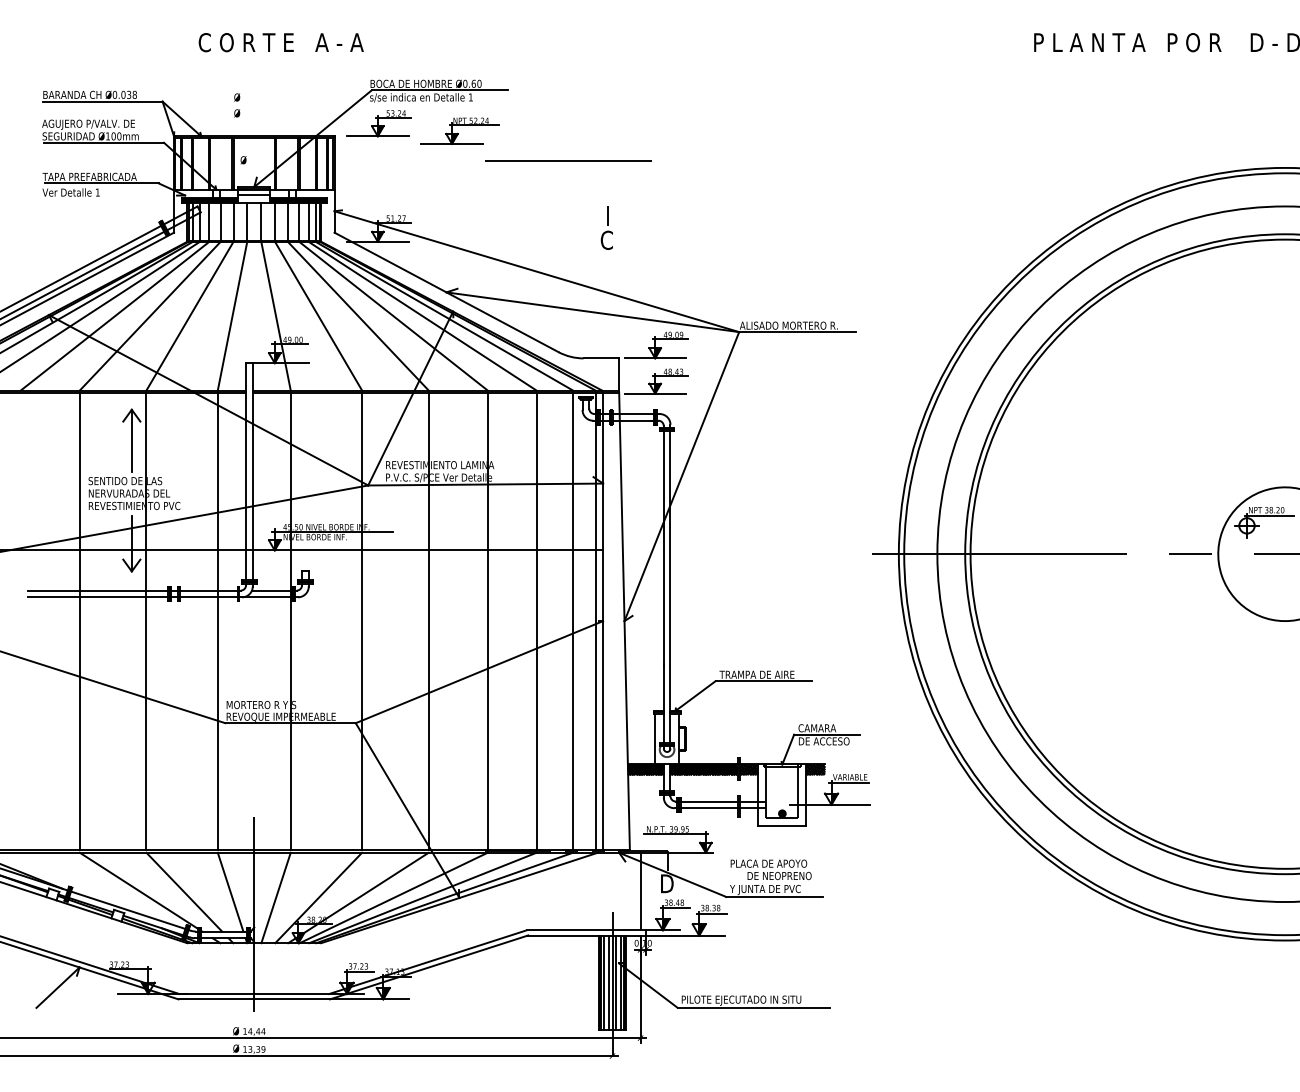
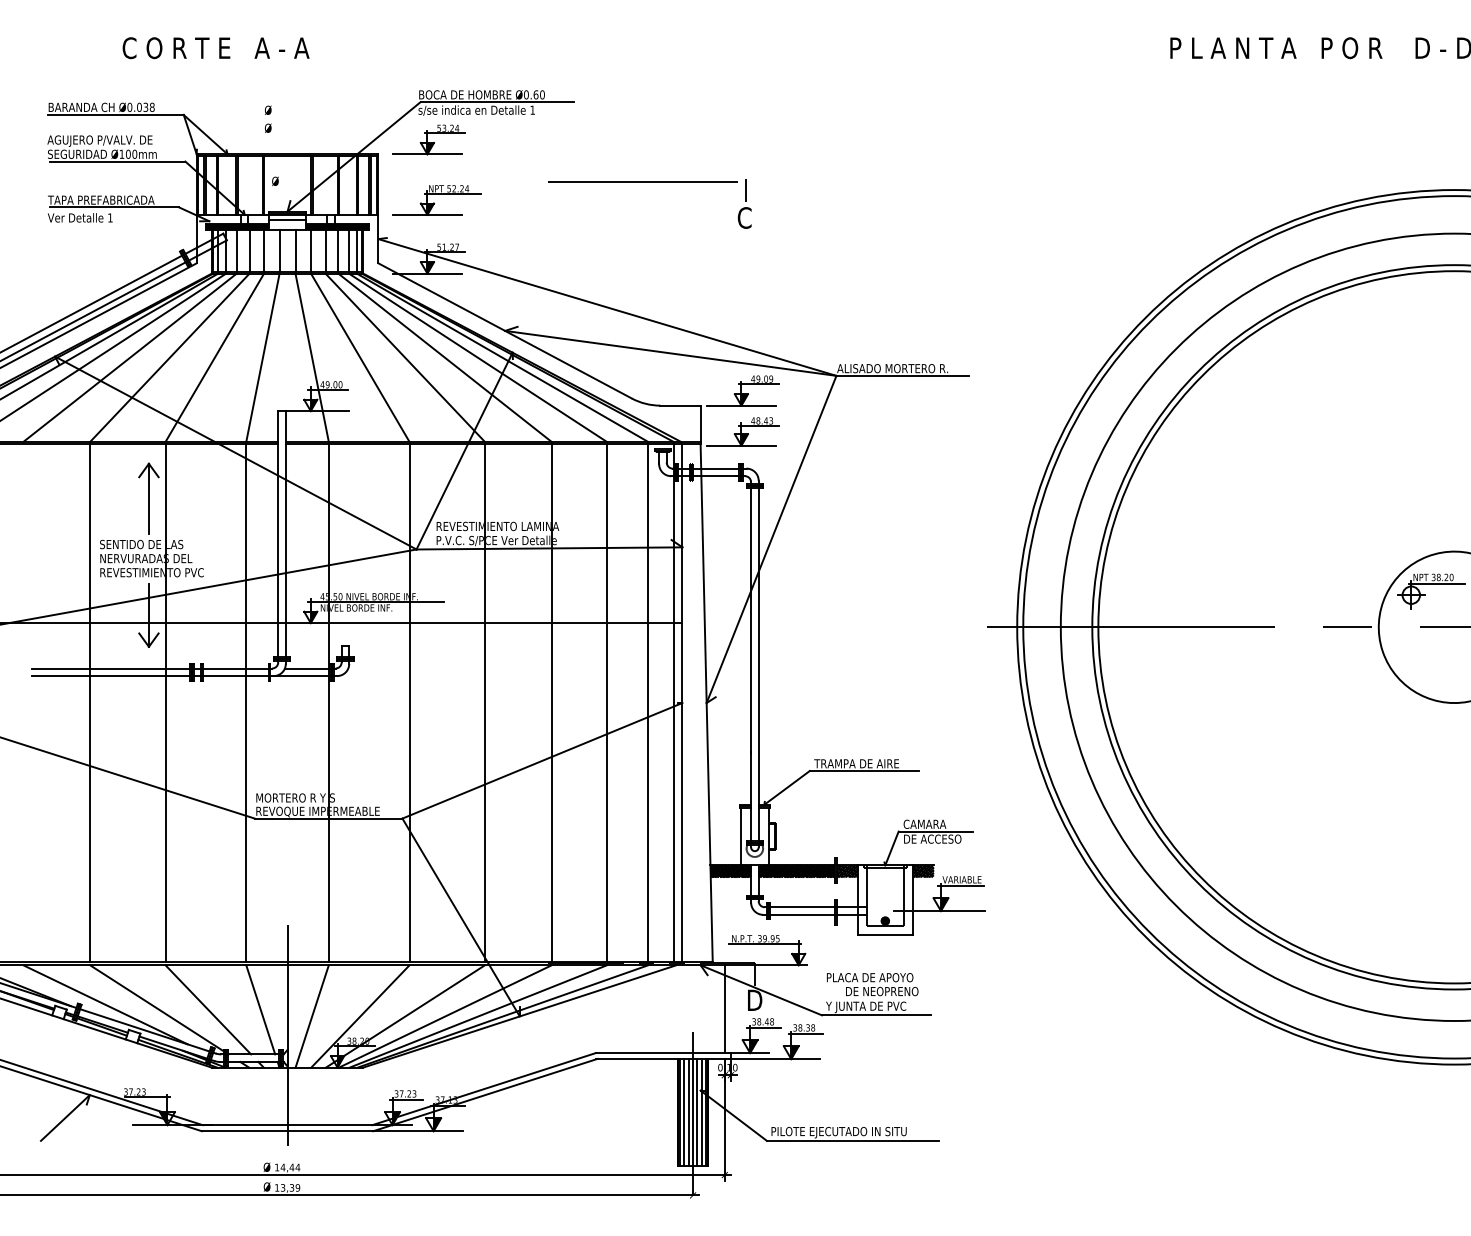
text: (280, 42) -> (215, 48), moved
part: (460, 131) -> (436, 200), moved
part: (606, 227) -> (744, 203), moved
line: (93, 887) -> (105, 1004), added

